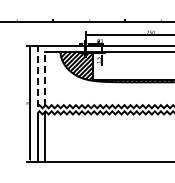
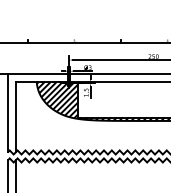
line: (38, 76) -> (8, 113), dashed -> solid
line: (44, 79) -> (16, 117), dashed -> solid

